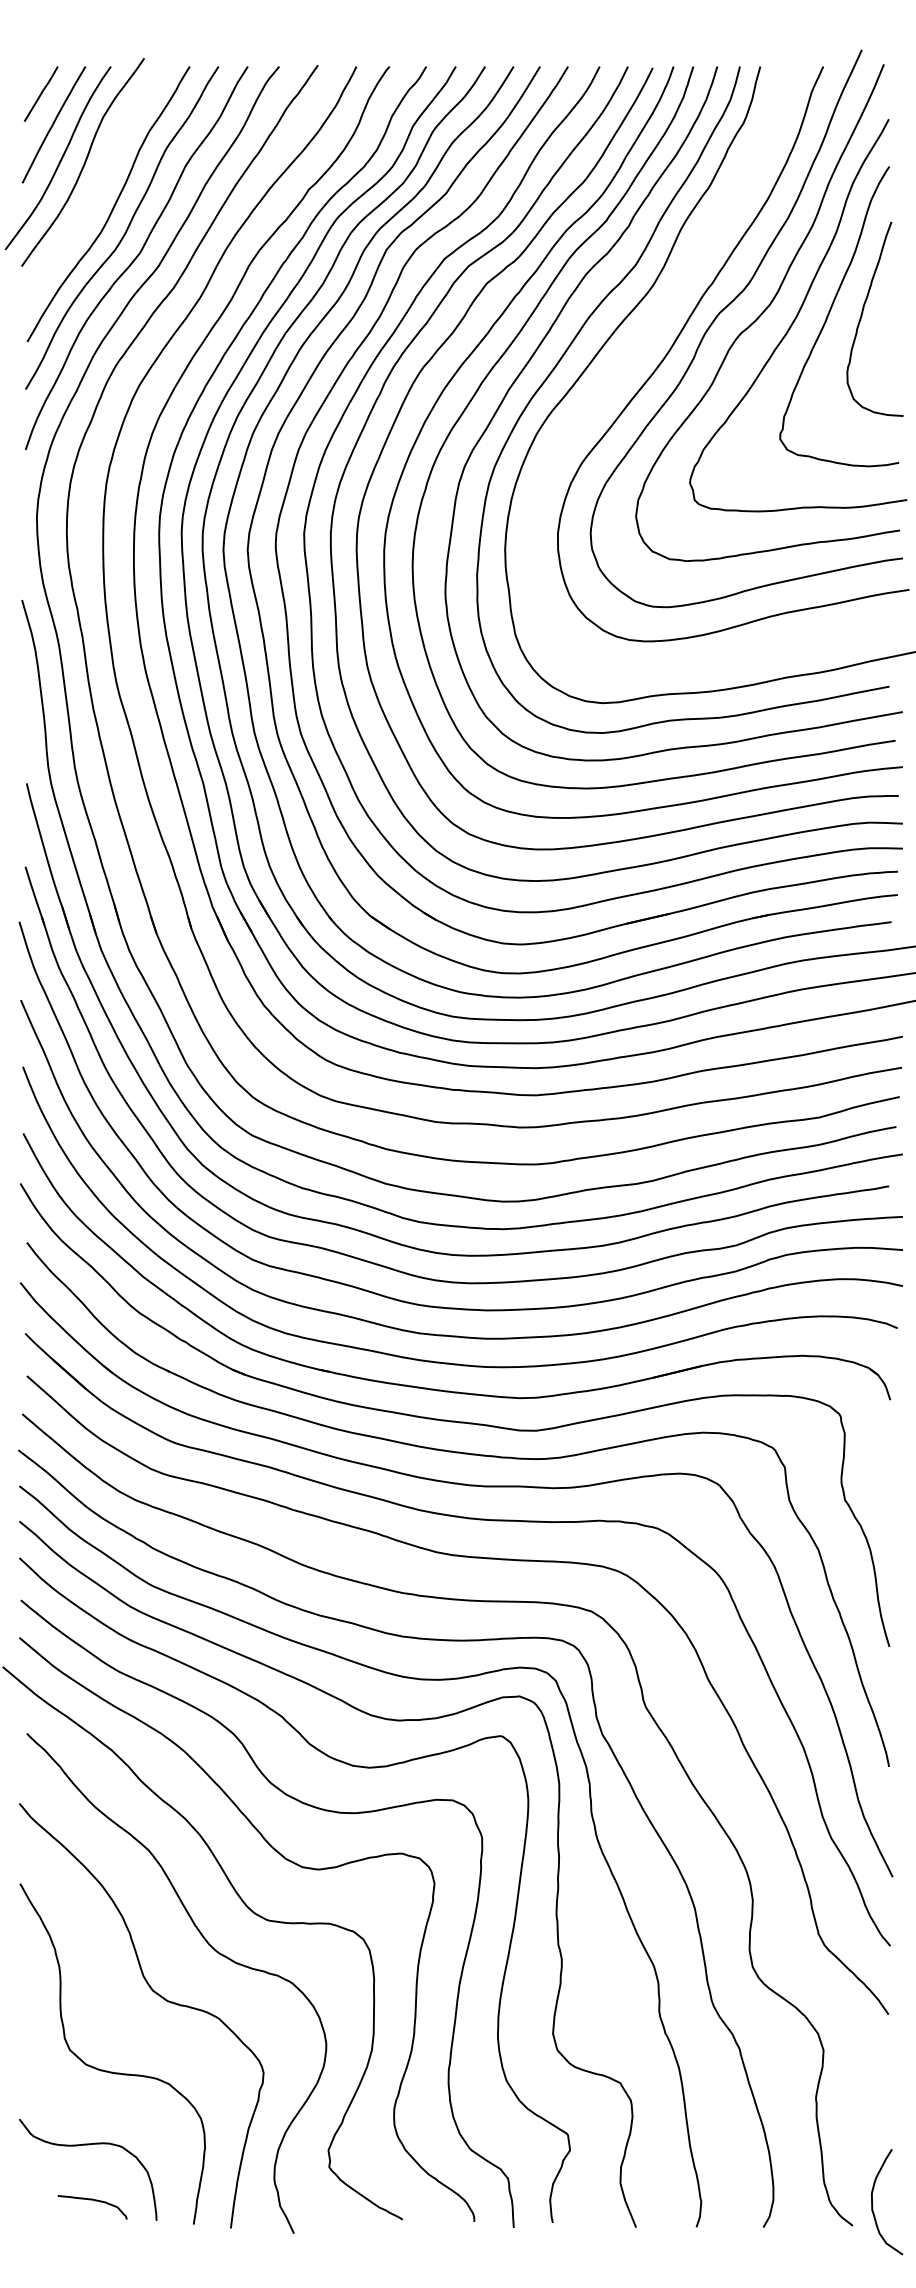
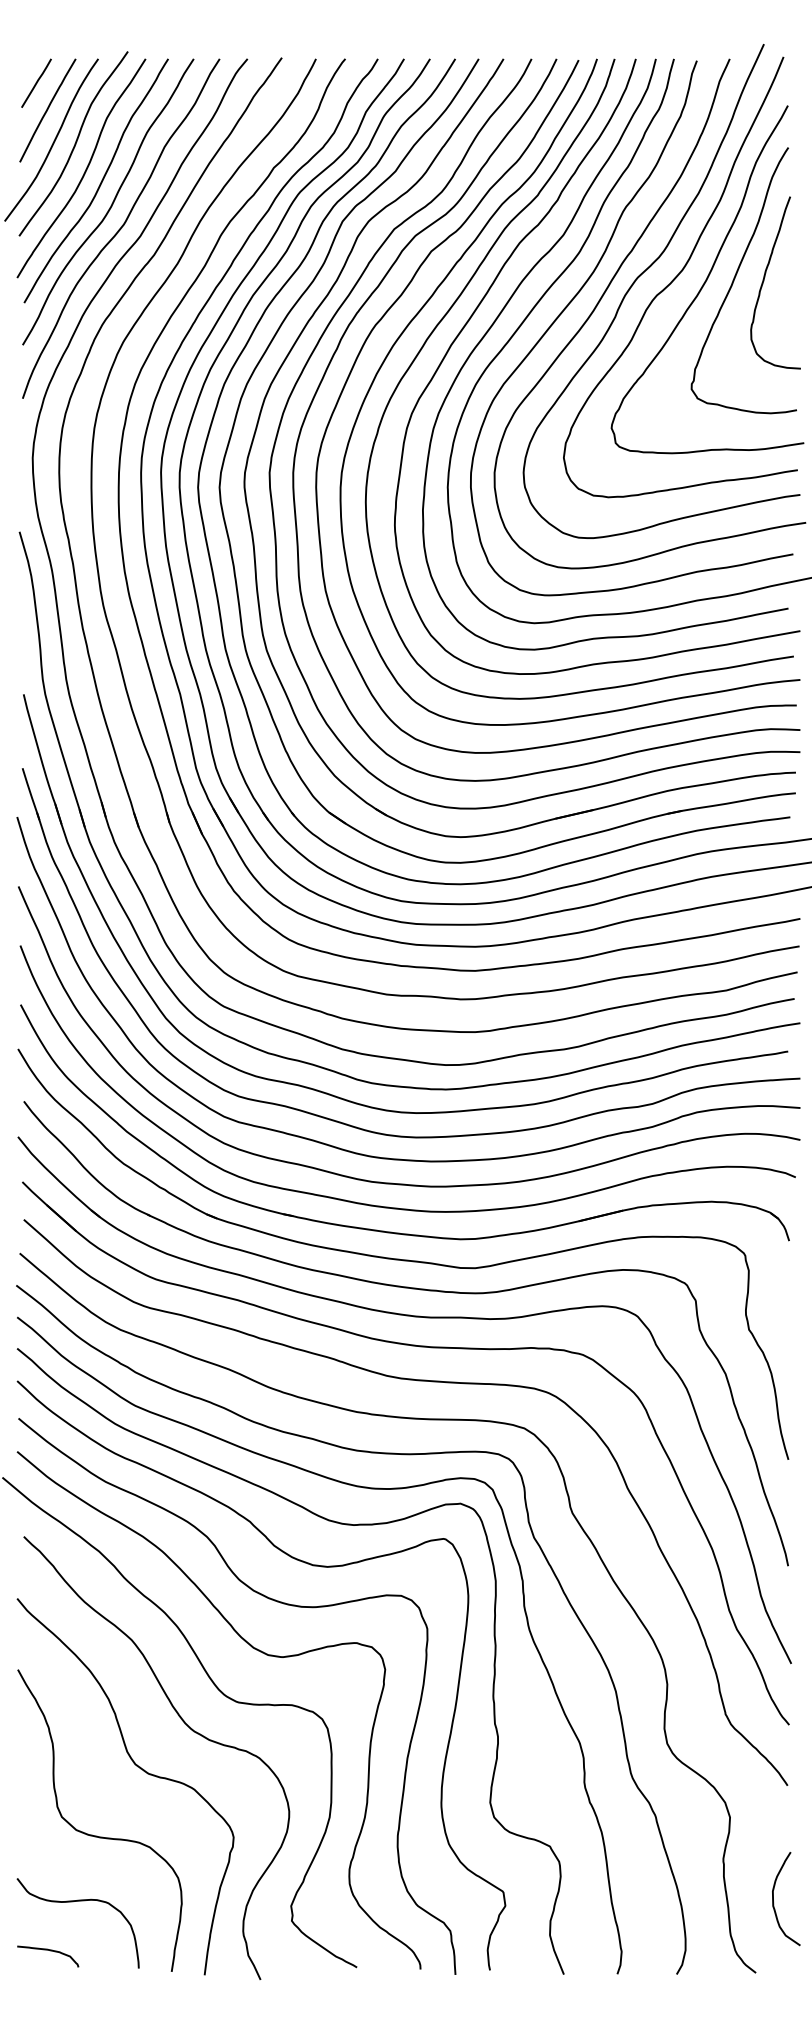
curve: (96, 191) -> (85, 169), added
curve: (655, 327) -> (581, 290), added
curve: (95, 2201) -> (50, 1951), moved
curve: (873, 2207) -> (774, 1903), moved

